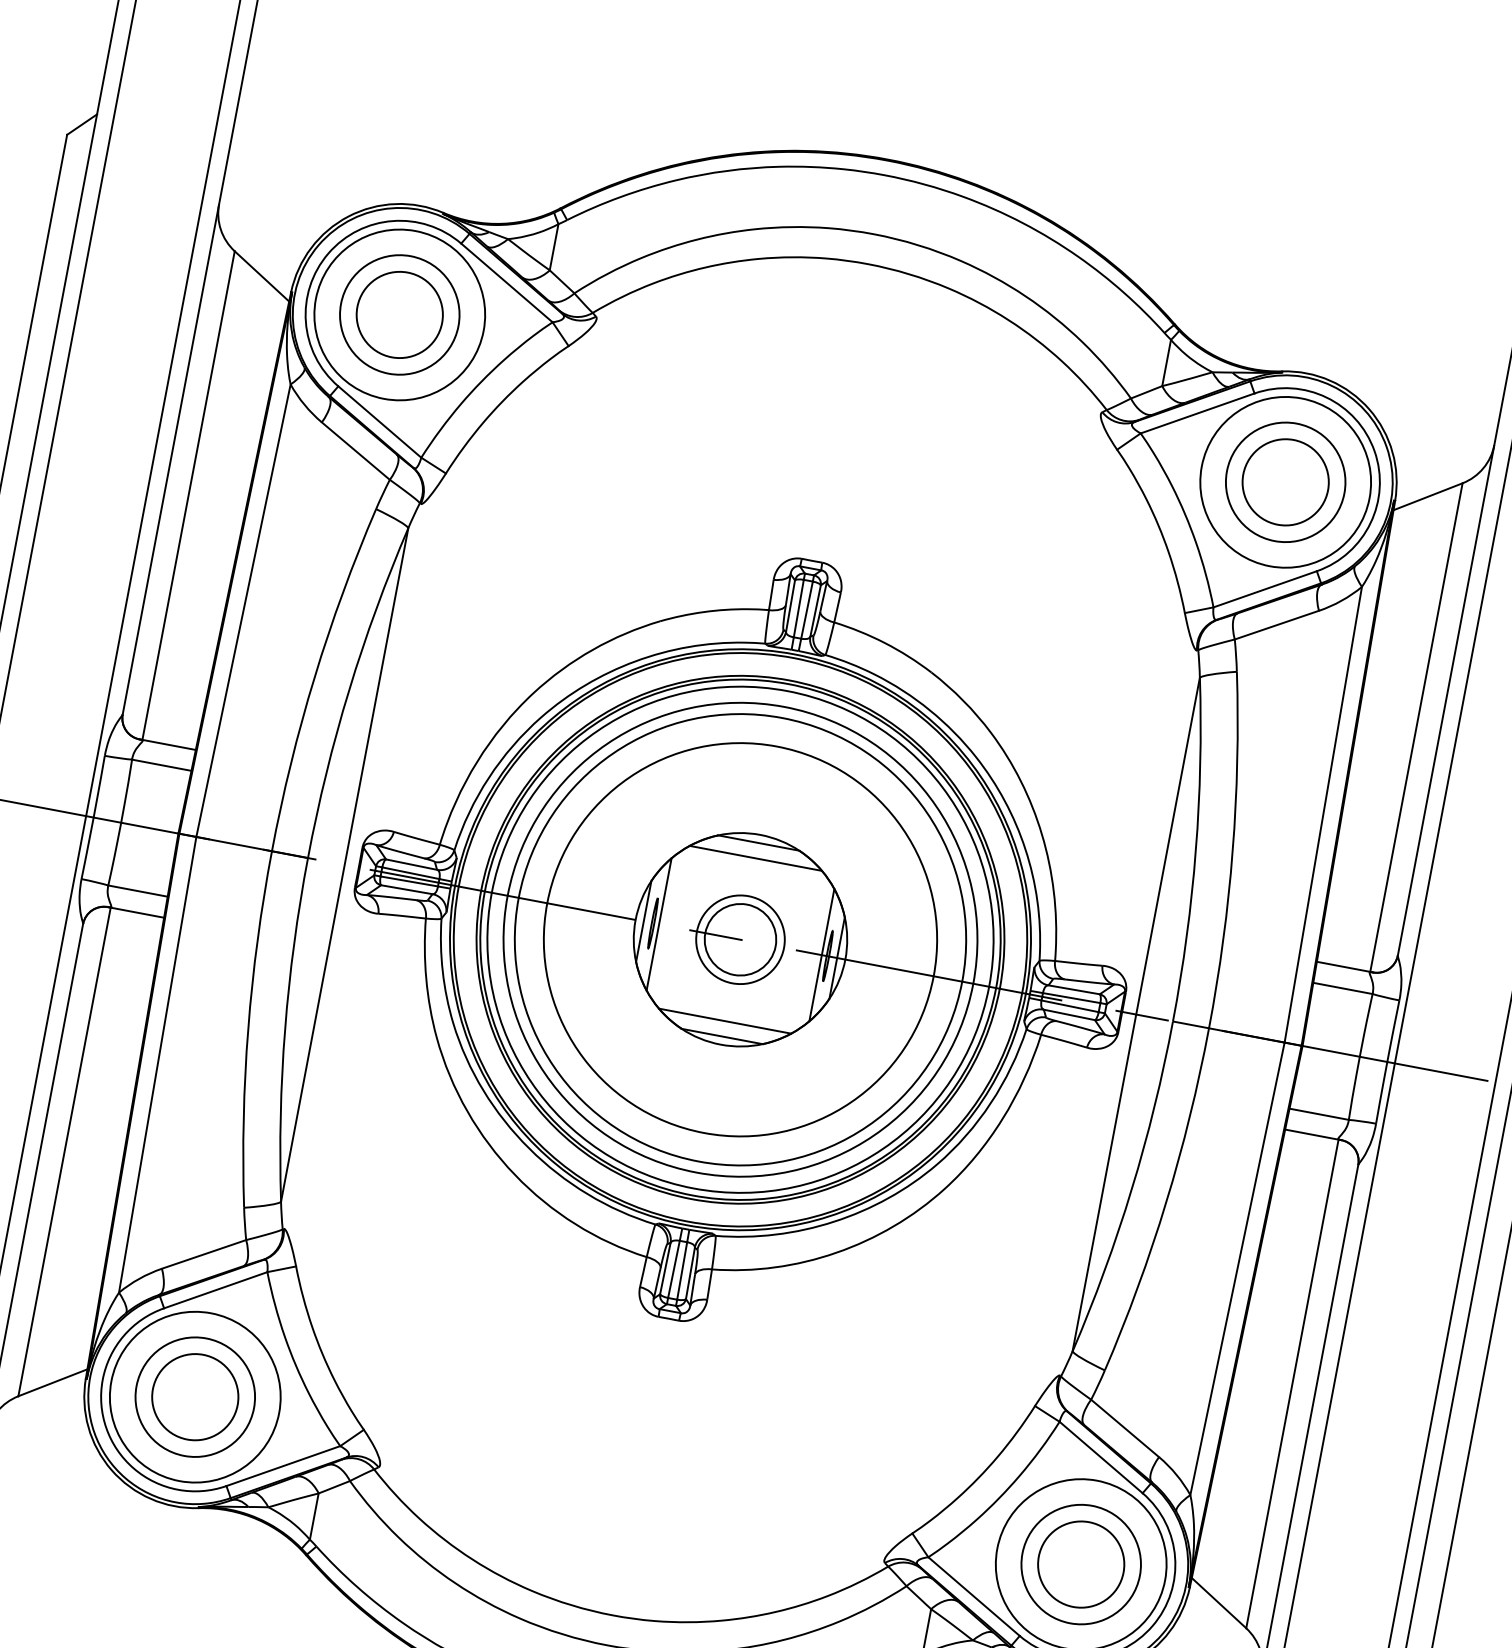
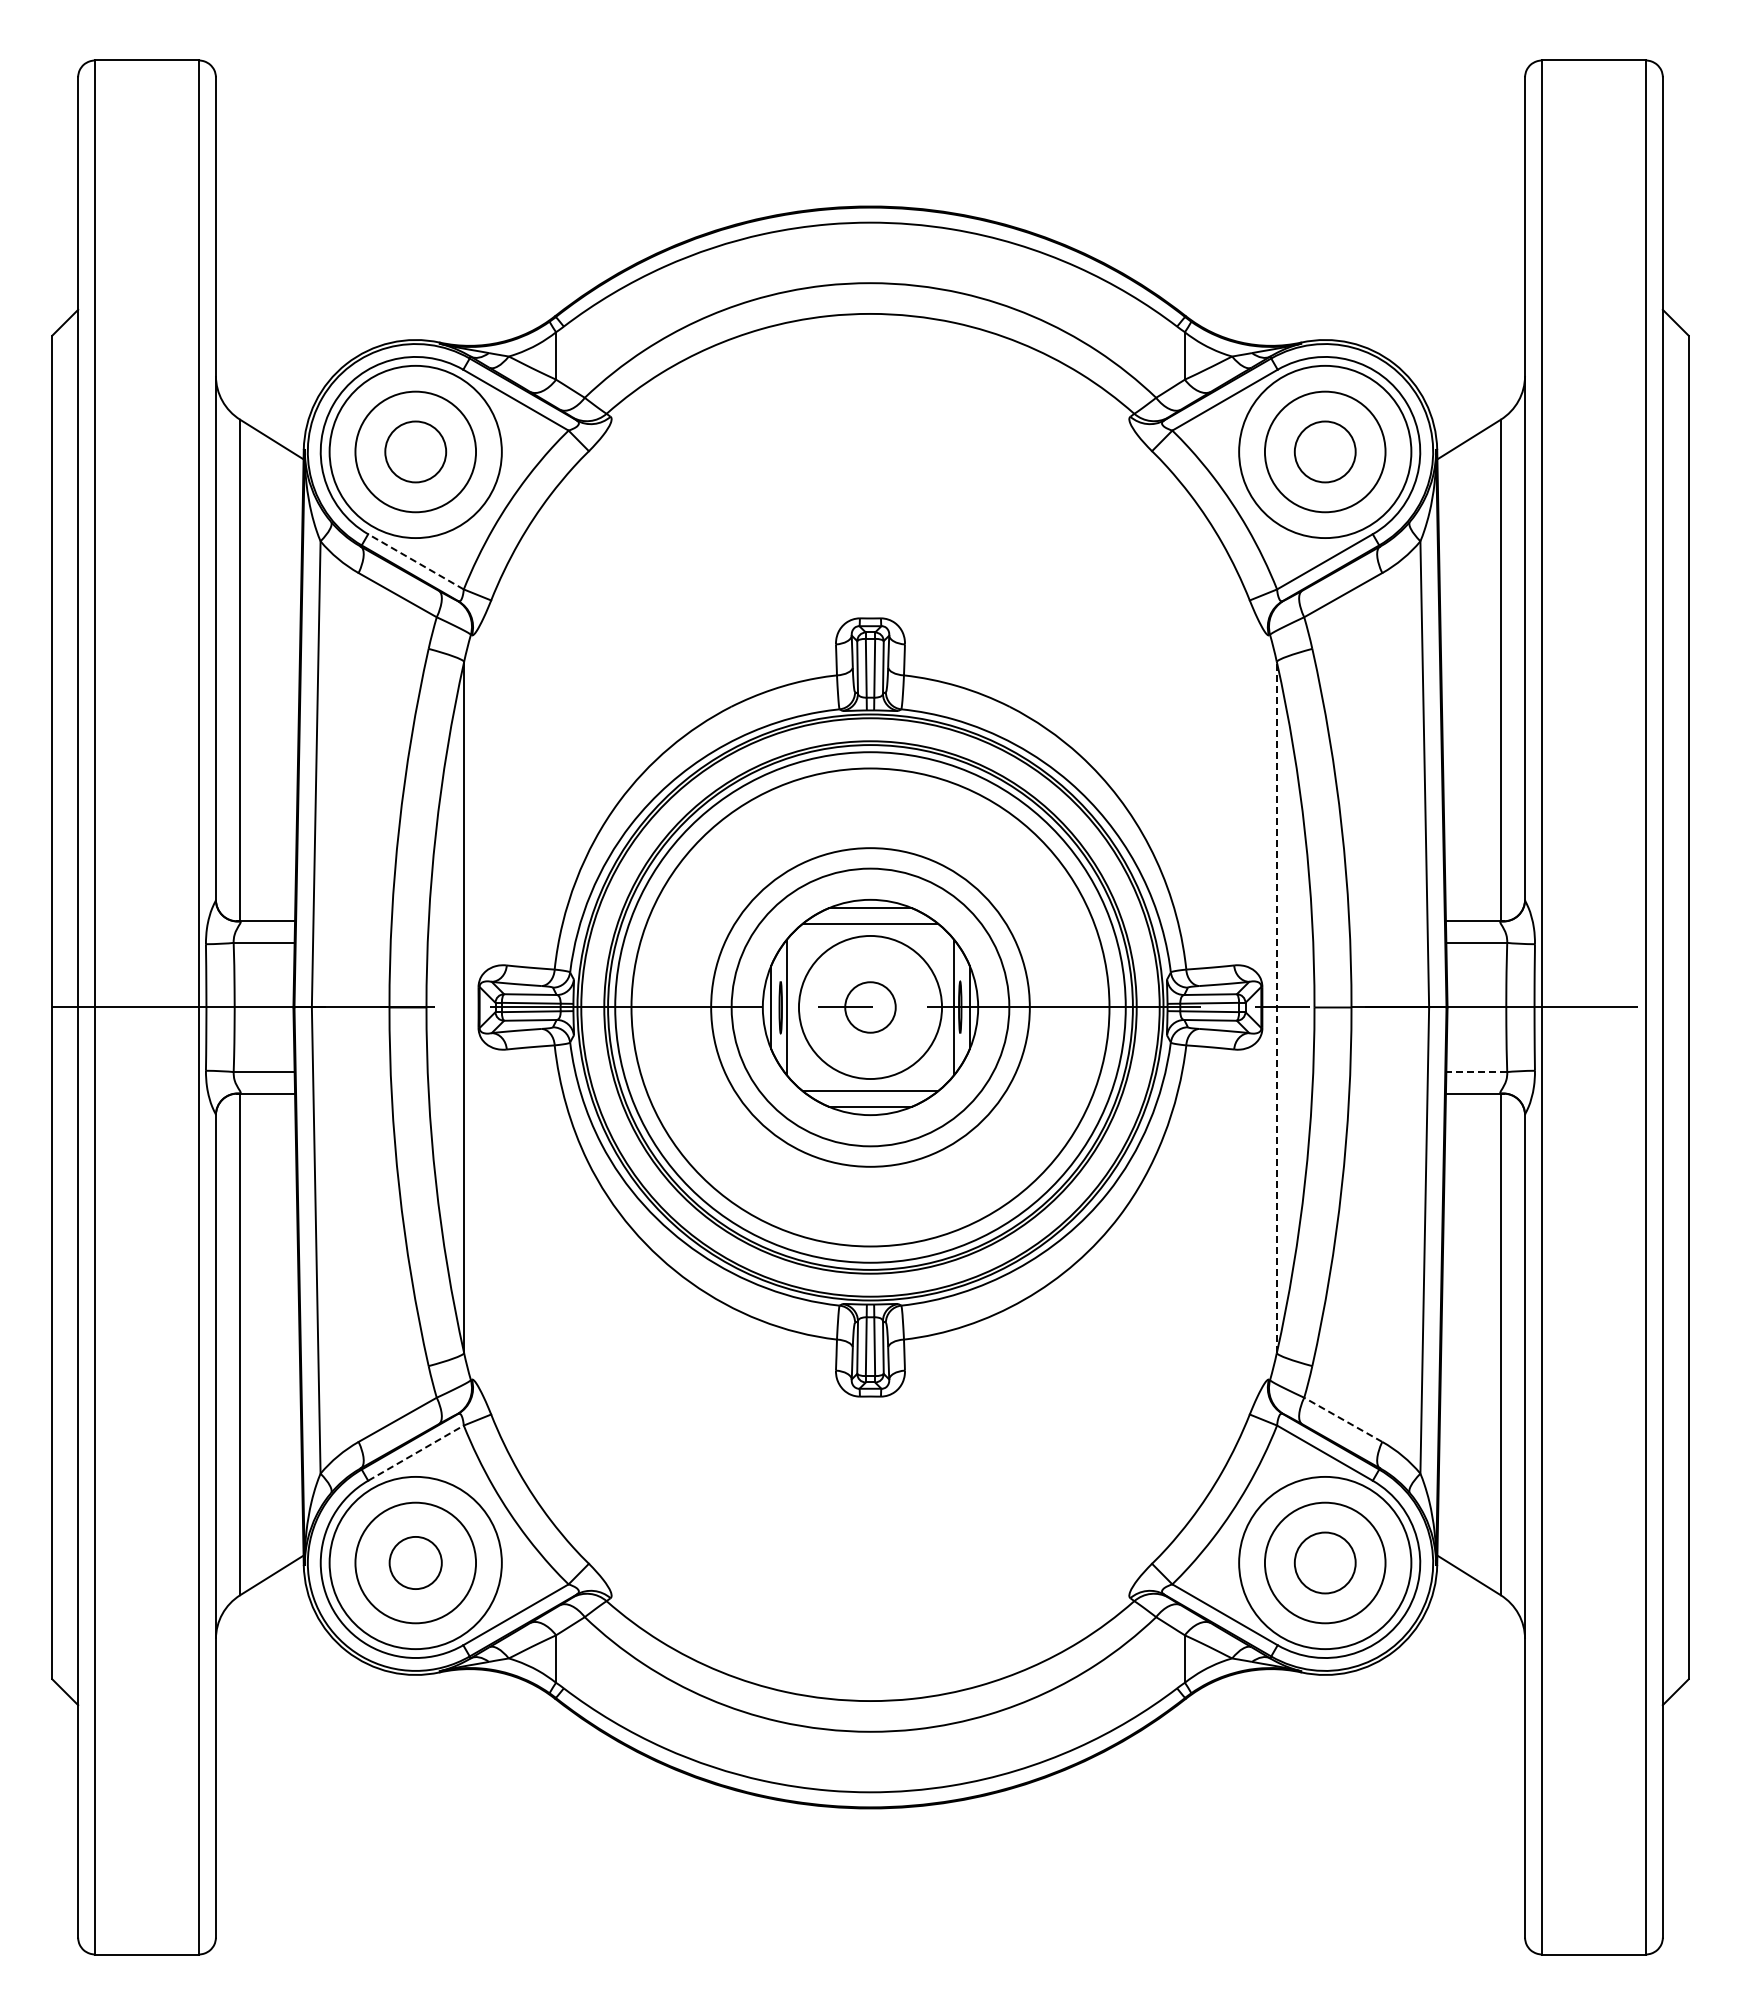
circle: (399, 314) -> (415, 451), size x0.7
line: (379, 421) -> (415, 561), solid -> dashed
circle: (1285, 481) -> (1324, 451), size x0.7
circle: (740, 939) -> (870, 1007), size x0.7
circle: (740, 939) -> (870, 1007), size x0.7
circle: (740, 939) -> (870, 1007), size x0.7
circle: (740, 939) -> (870, 1007), size x1.6
line: (1135, 1014) -> (1276, 1007), solid -> dashed
line: (1318, 1114) -> (1476, 1072), solid -> dashed
line: (216, 1289) -> (416, 1452), solid -> dashed
circle: (195, 1396) -> (415, 1562), size x0.6
line: (1125, 1428) -> (1343, 1419), solid -> dashed
circle: (1080, 1563) -> (1324, 1562), size x0.7

